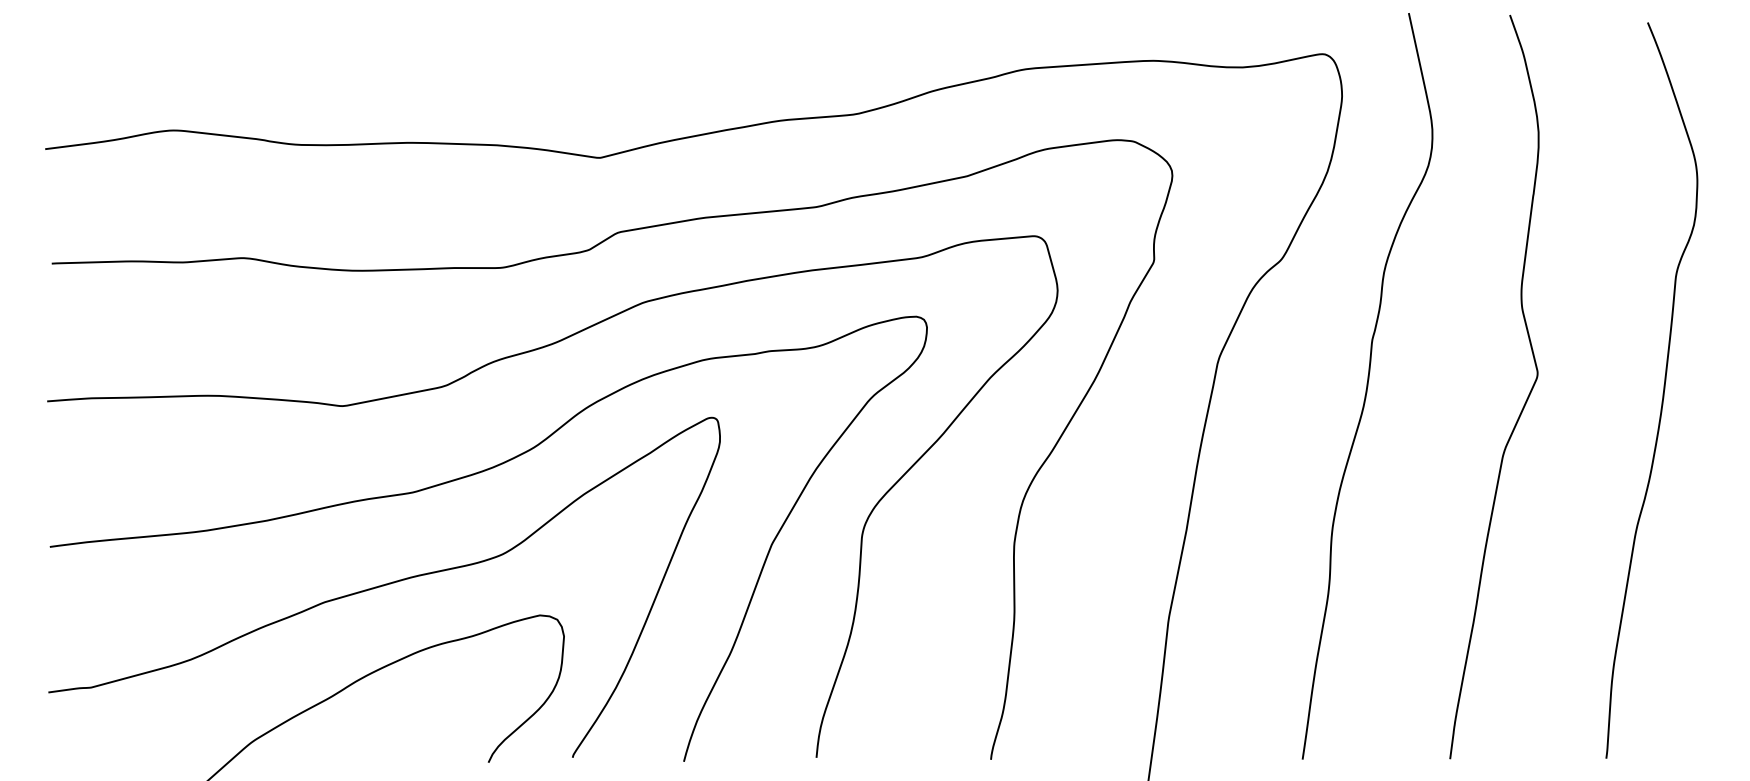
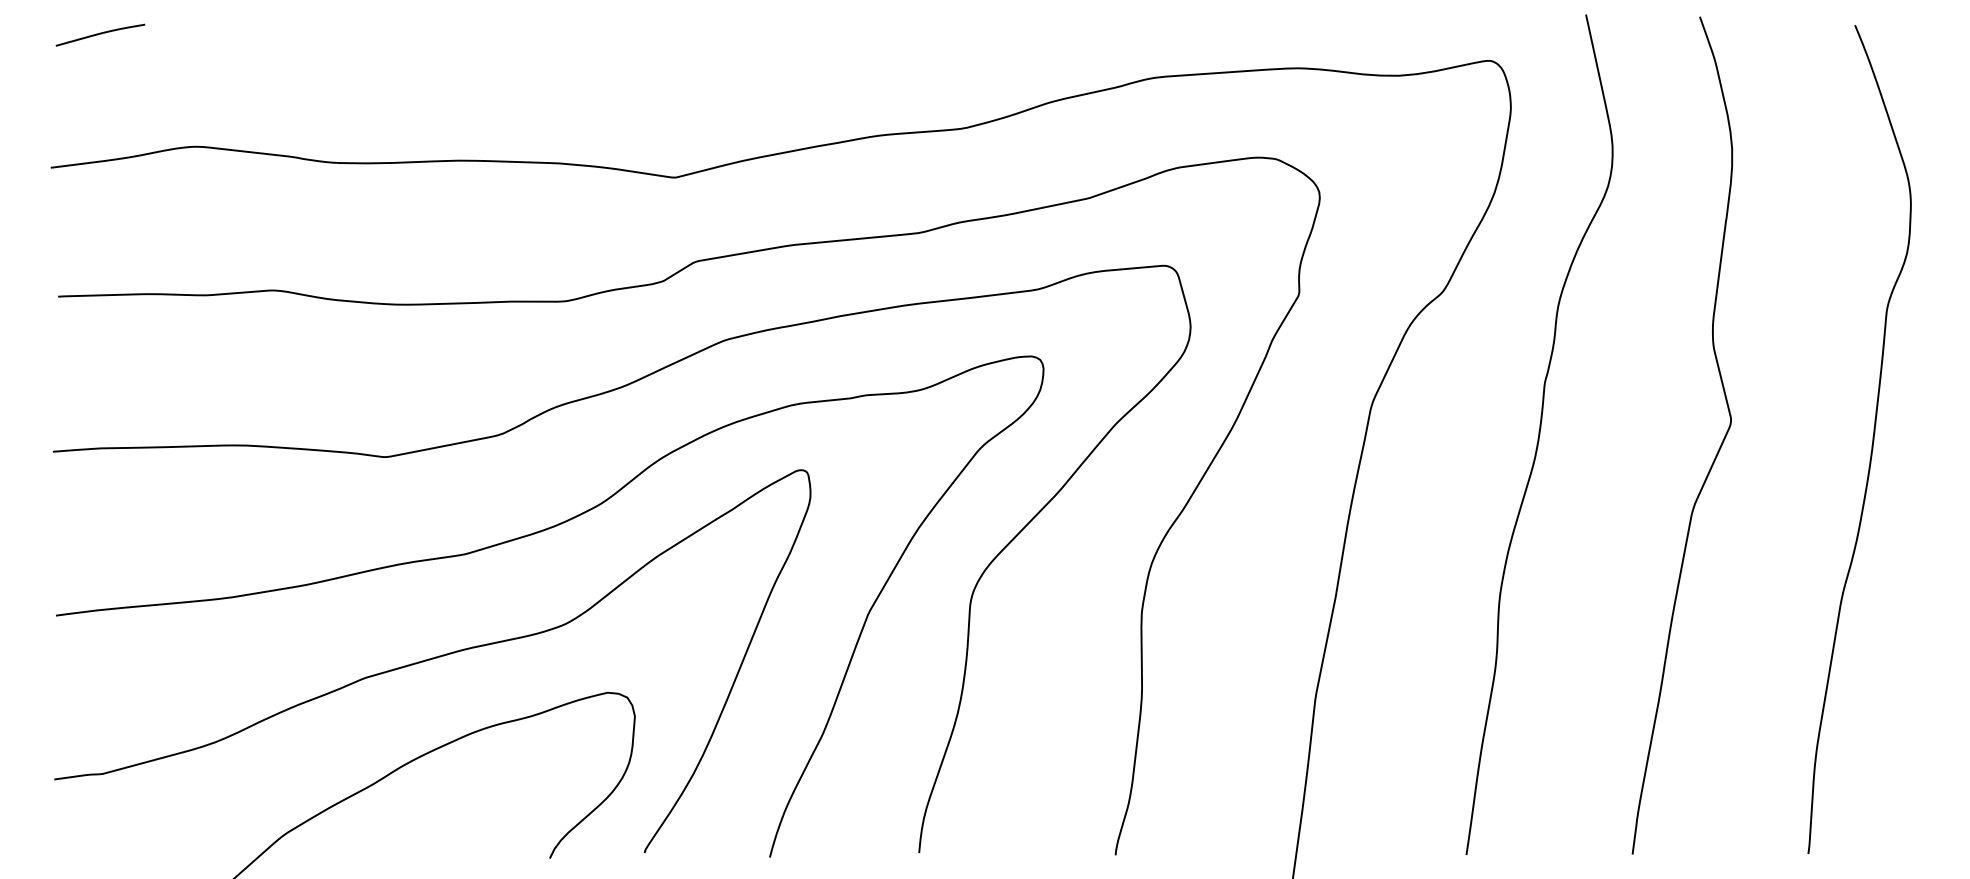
curve: (89, 30) -> (100, 34), added

